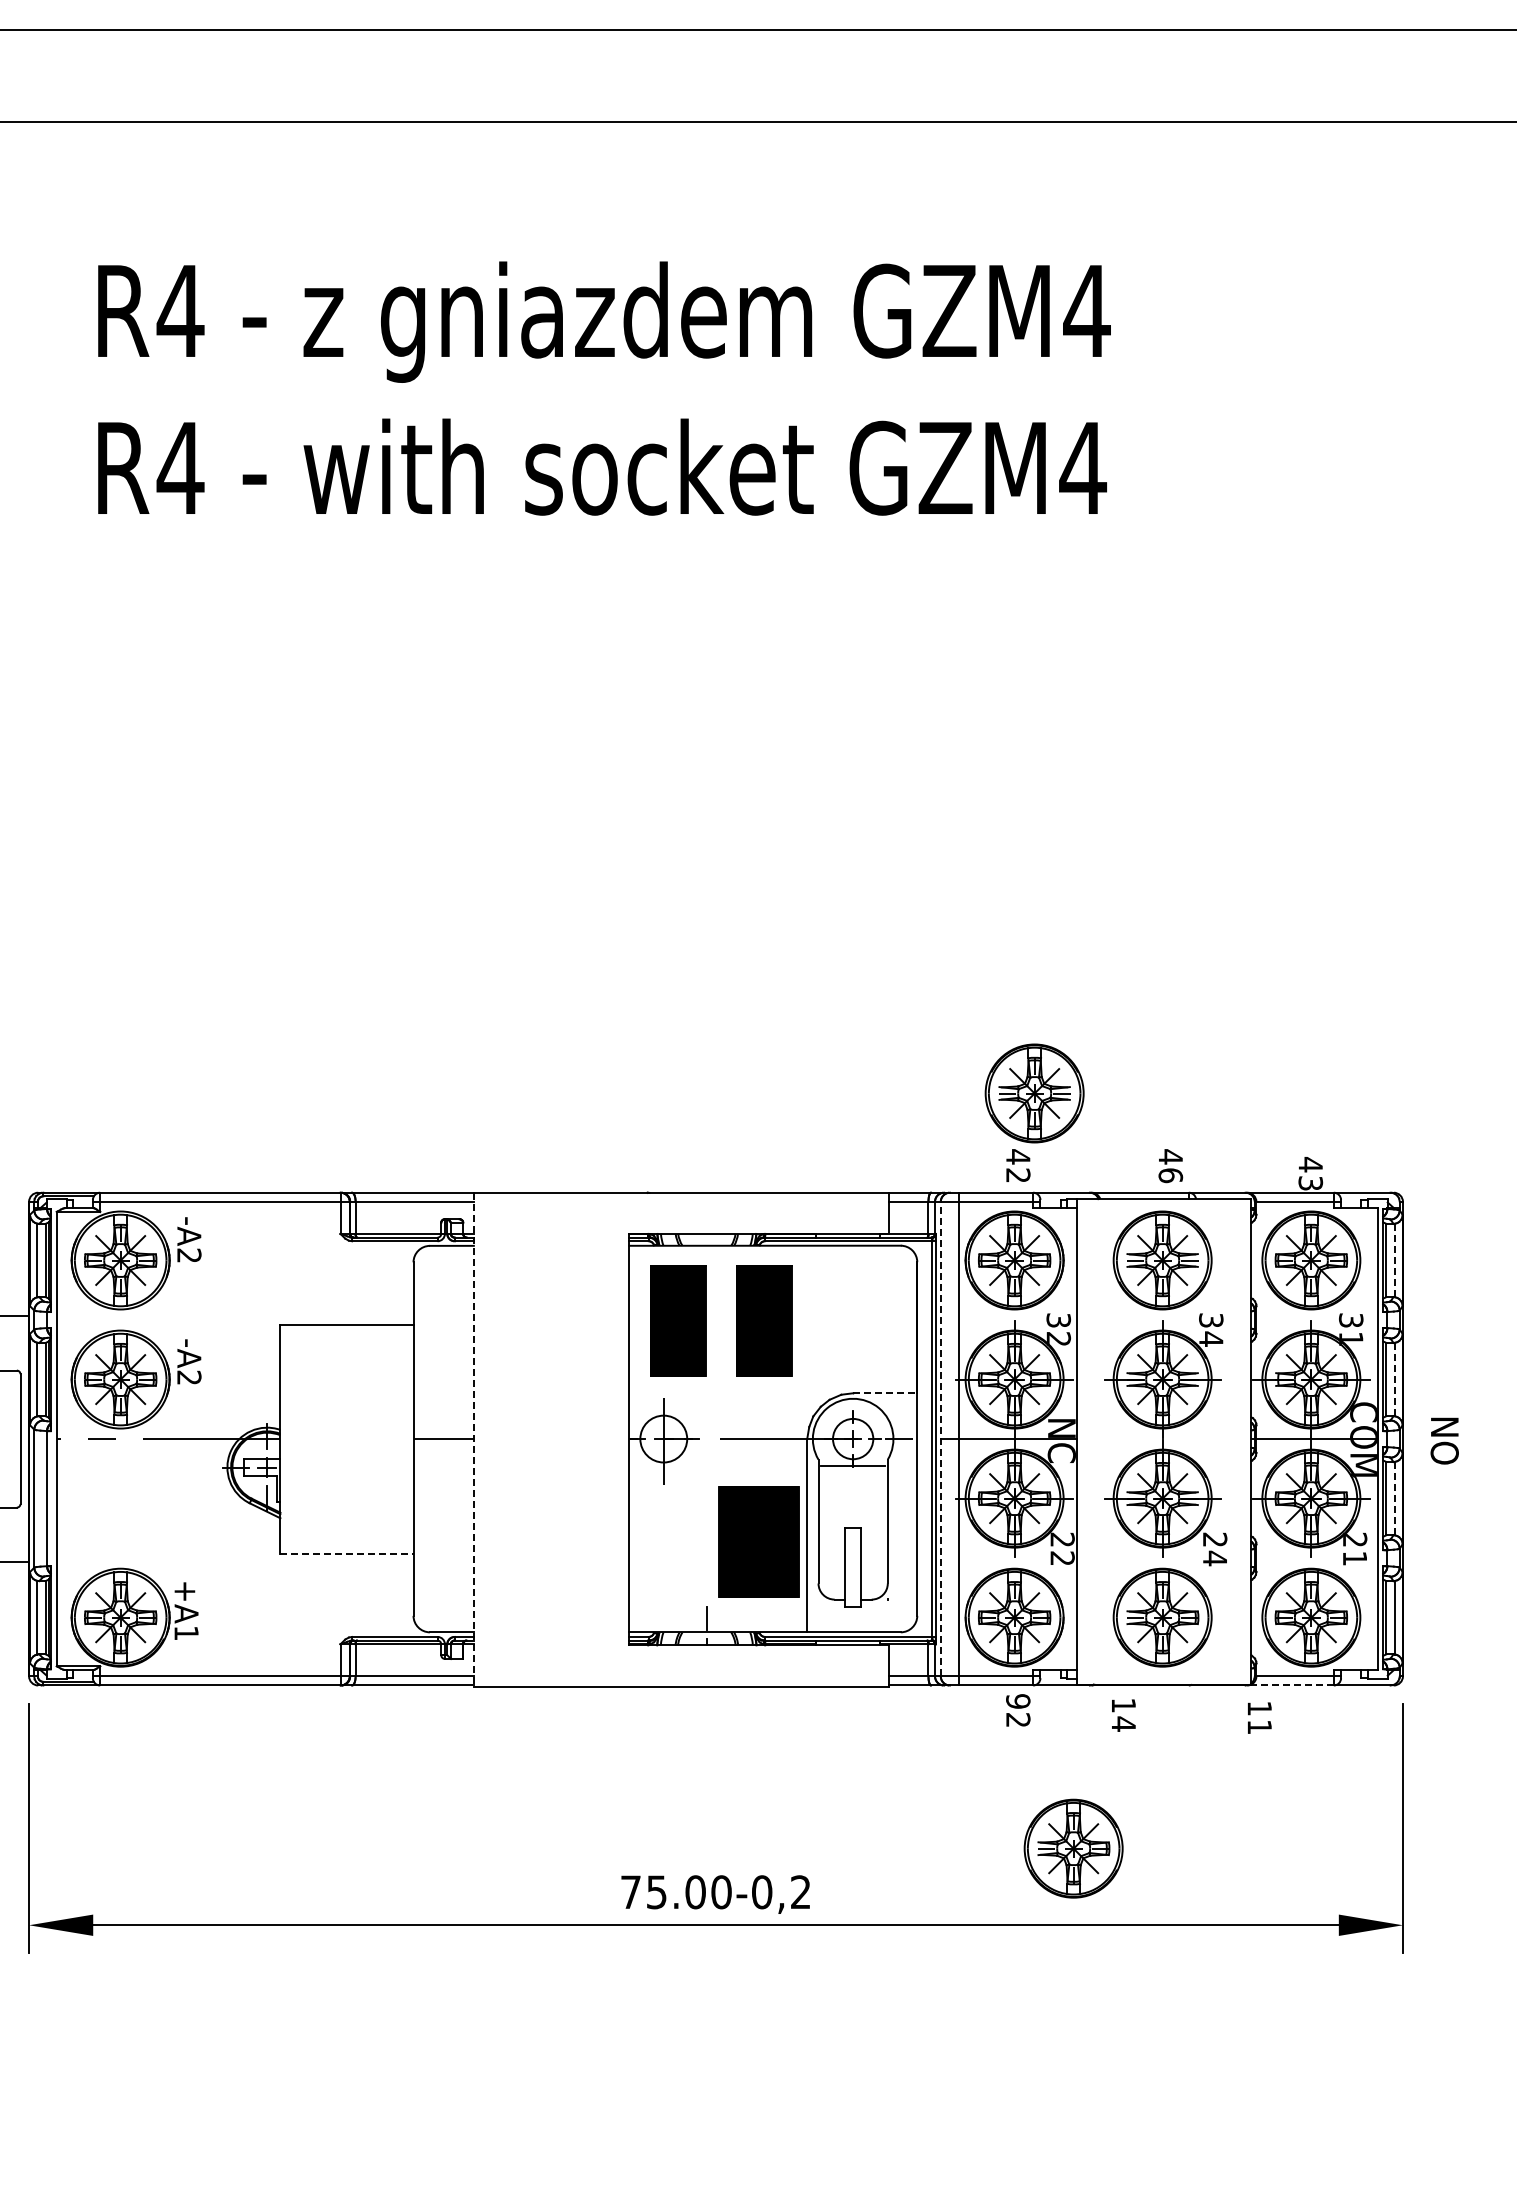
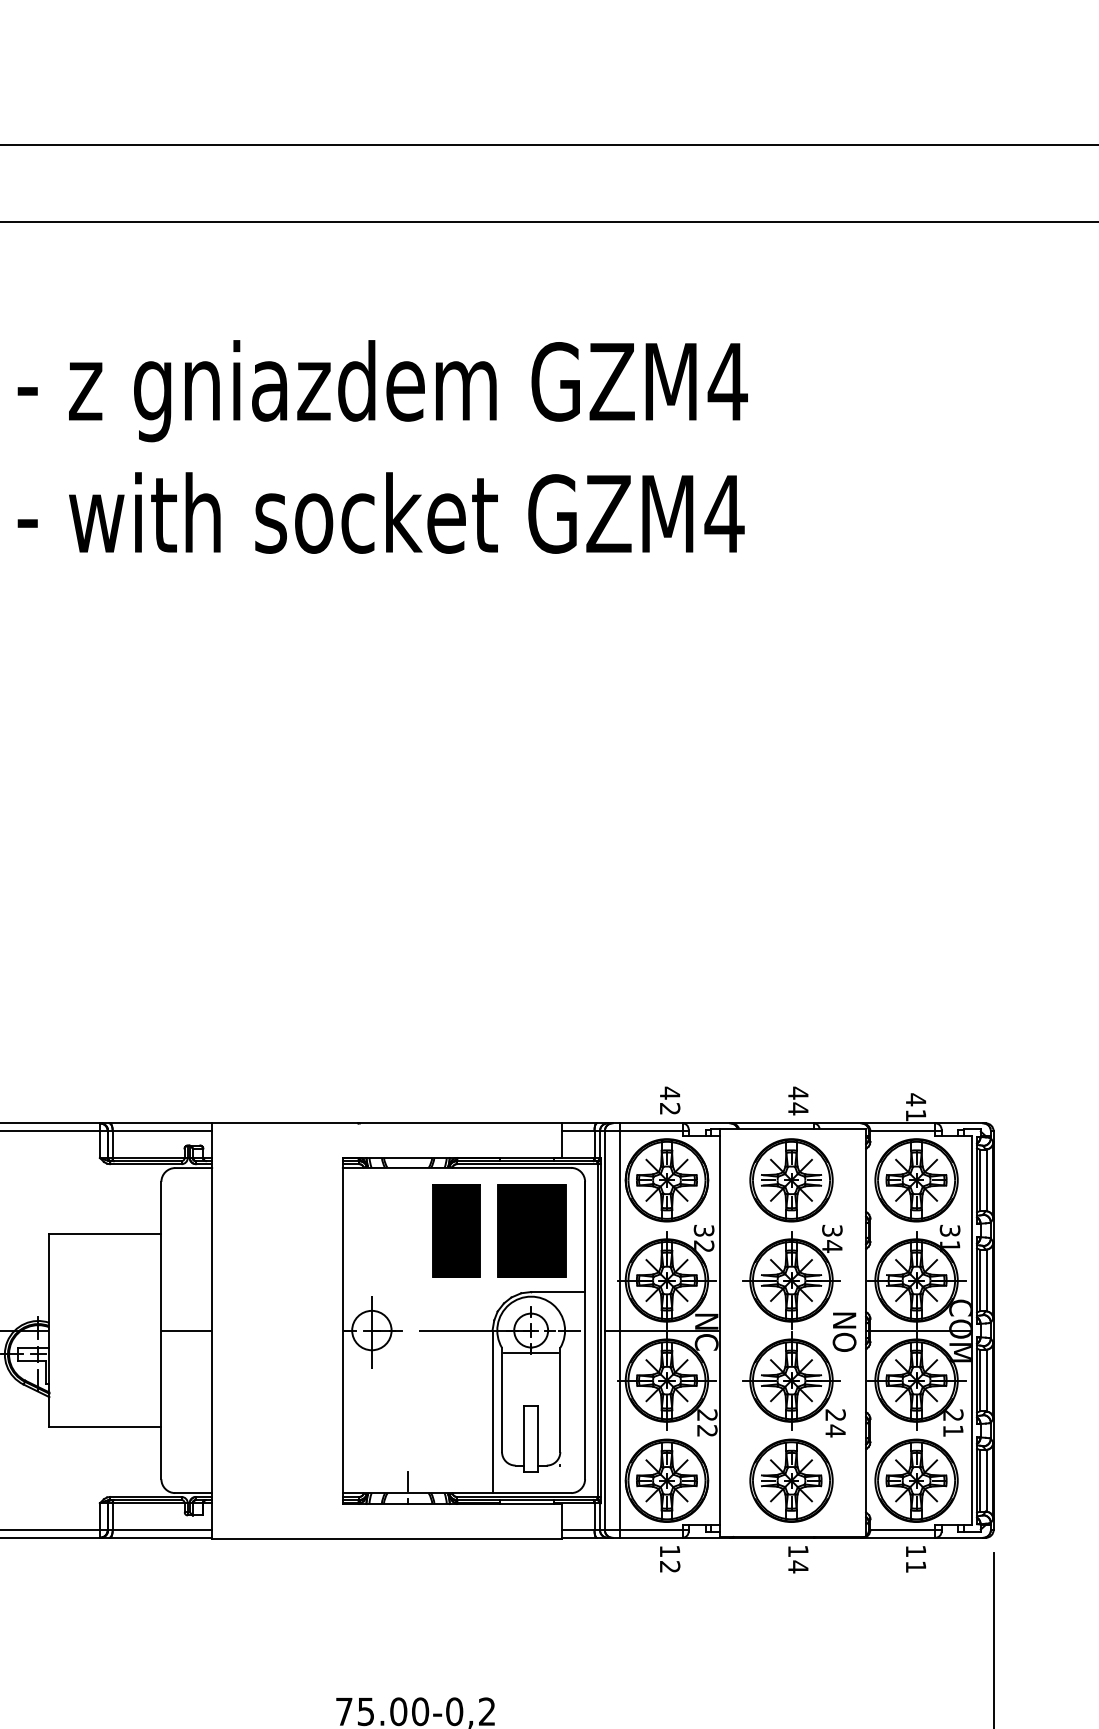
part: (1034, 1093) -> (683, 1039), removed
text: (1170, 1175) -> (798, 1108), 46 -> 44
text: (1310, 1183) -> (915, 1115), 43 -> 41
line: (1395, 1260) -> (987, 1180), dashed -> solid
part: (678, 1320) -> (384, 1230), removed
line: (1395, 1379) -> (987, 1280), dashed -> solid
line: (885, 1393) -> (558, 1292), dashed -> solid
line: (940, 1438) -> (604, 1330), dashed -> solid
line: (473, 1439) -> (211, 1330), dashed -> solid
text: (1444, 1440) -> (844, 1331), moved
line: (1395, 1498) -> (987, 1380), dashed -> solid
part: (758, 1541) -> (531, 1230), moved
line: (346, 1553) -> (105, 1426), dashed -> solid
line: (1290, 1685) -> (899, 1537), dashed -> solid
text: (1018, 1701) -> (670, 1551), 92 -> 12
text: (1123, 1715) -> (798, 1559), moved
text: (1259, 1717) -> (915, 1558), moved
part: (1073, 1848) -> (716, 1674), removed

